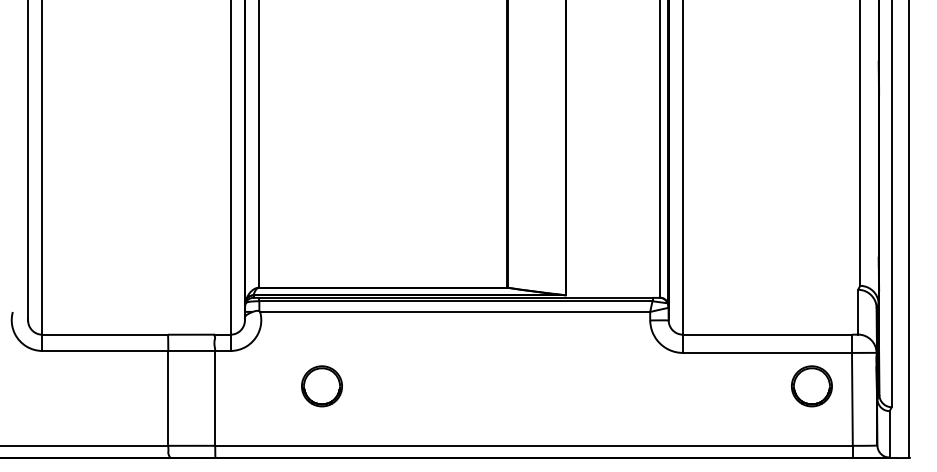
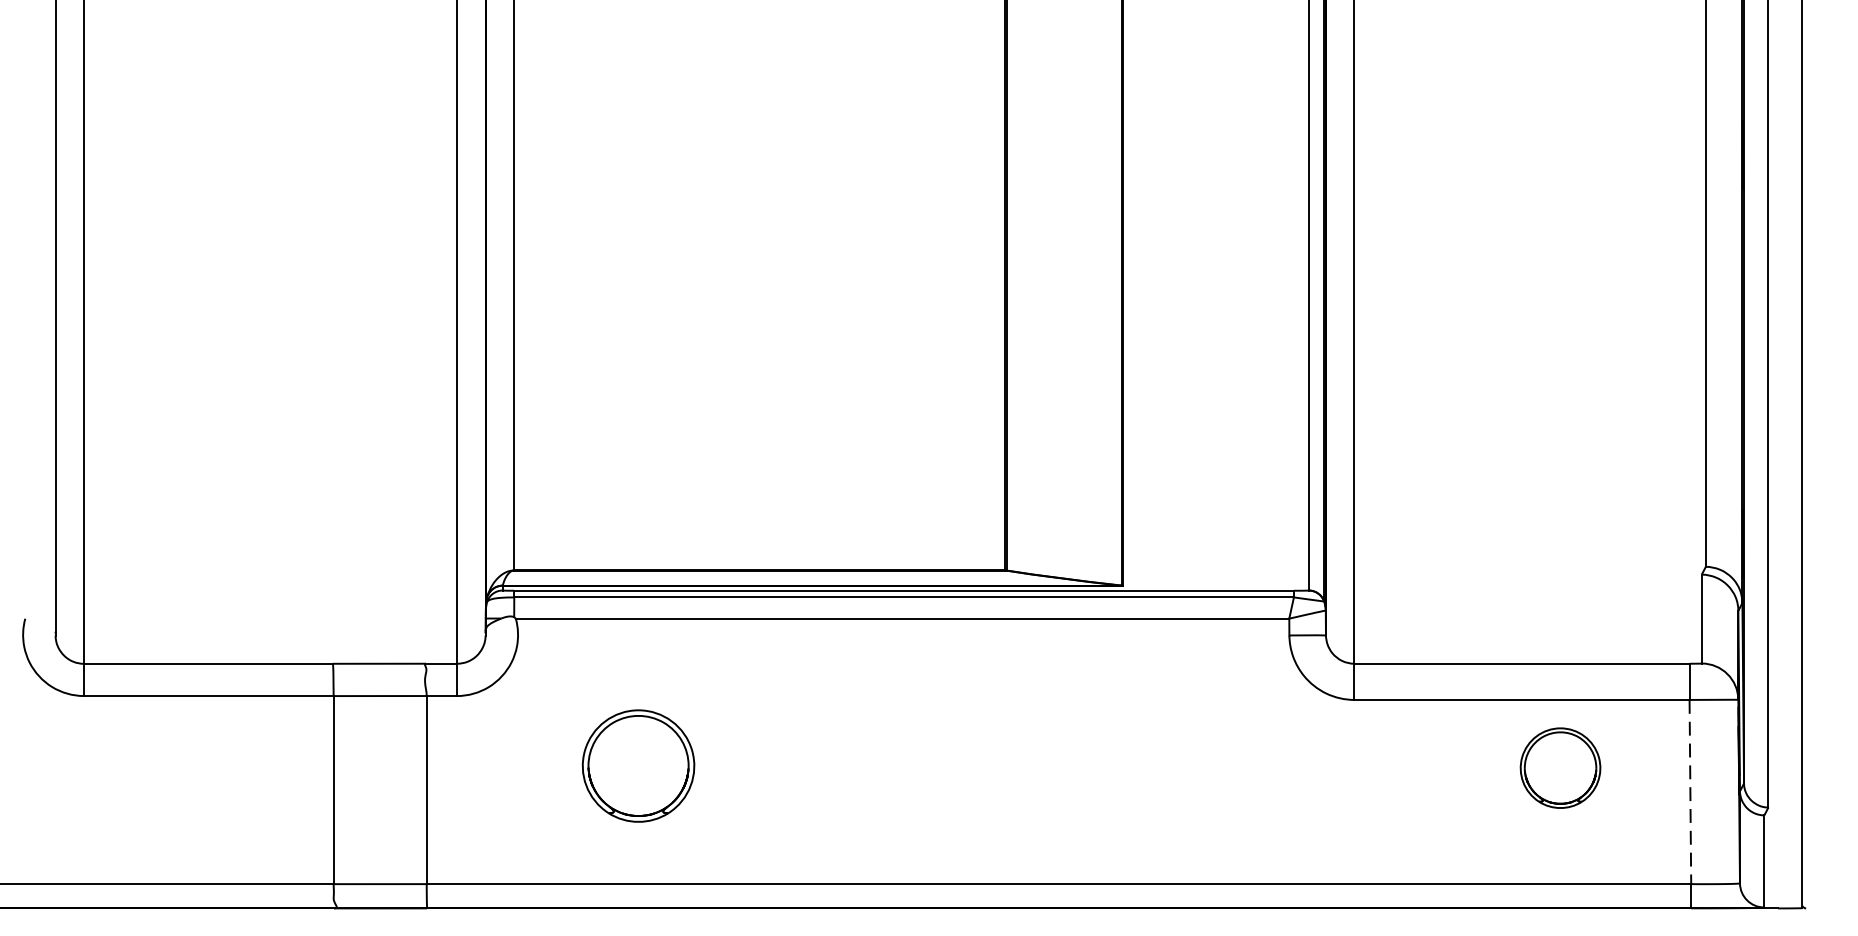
part: (321, 386) -> (637, 766), size x1.4
part: (811, 386) -> (1559, 768), moved
line: (852, 399) -> (1690, 792), solid -> dashed

